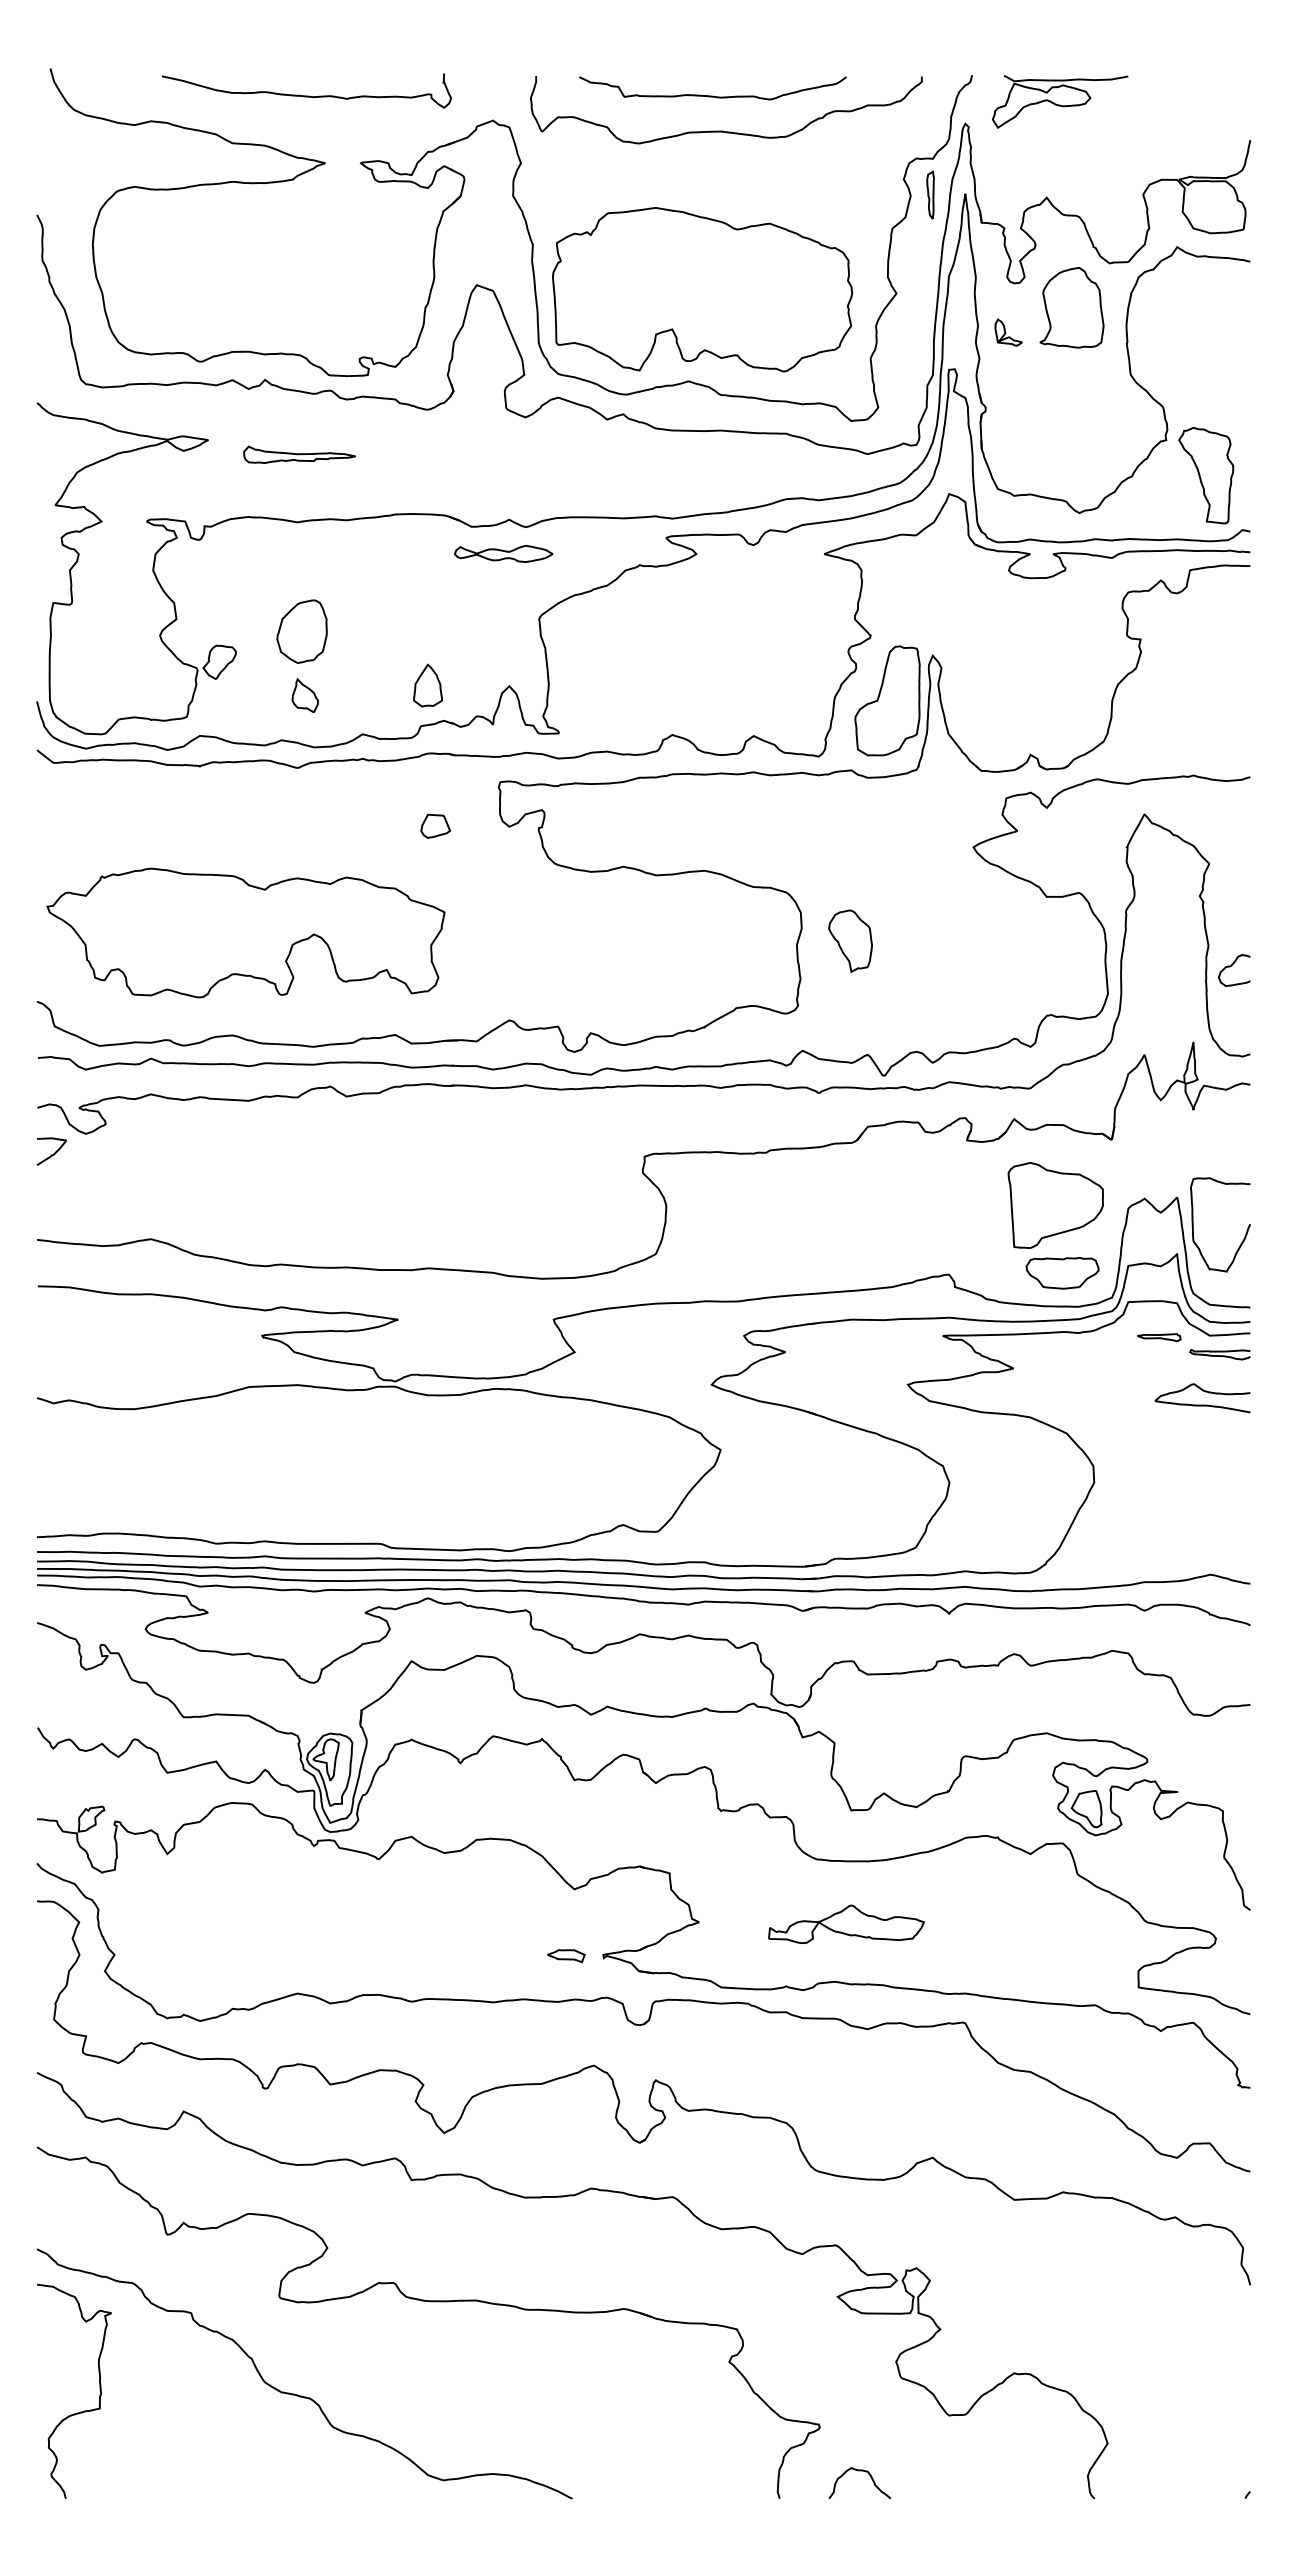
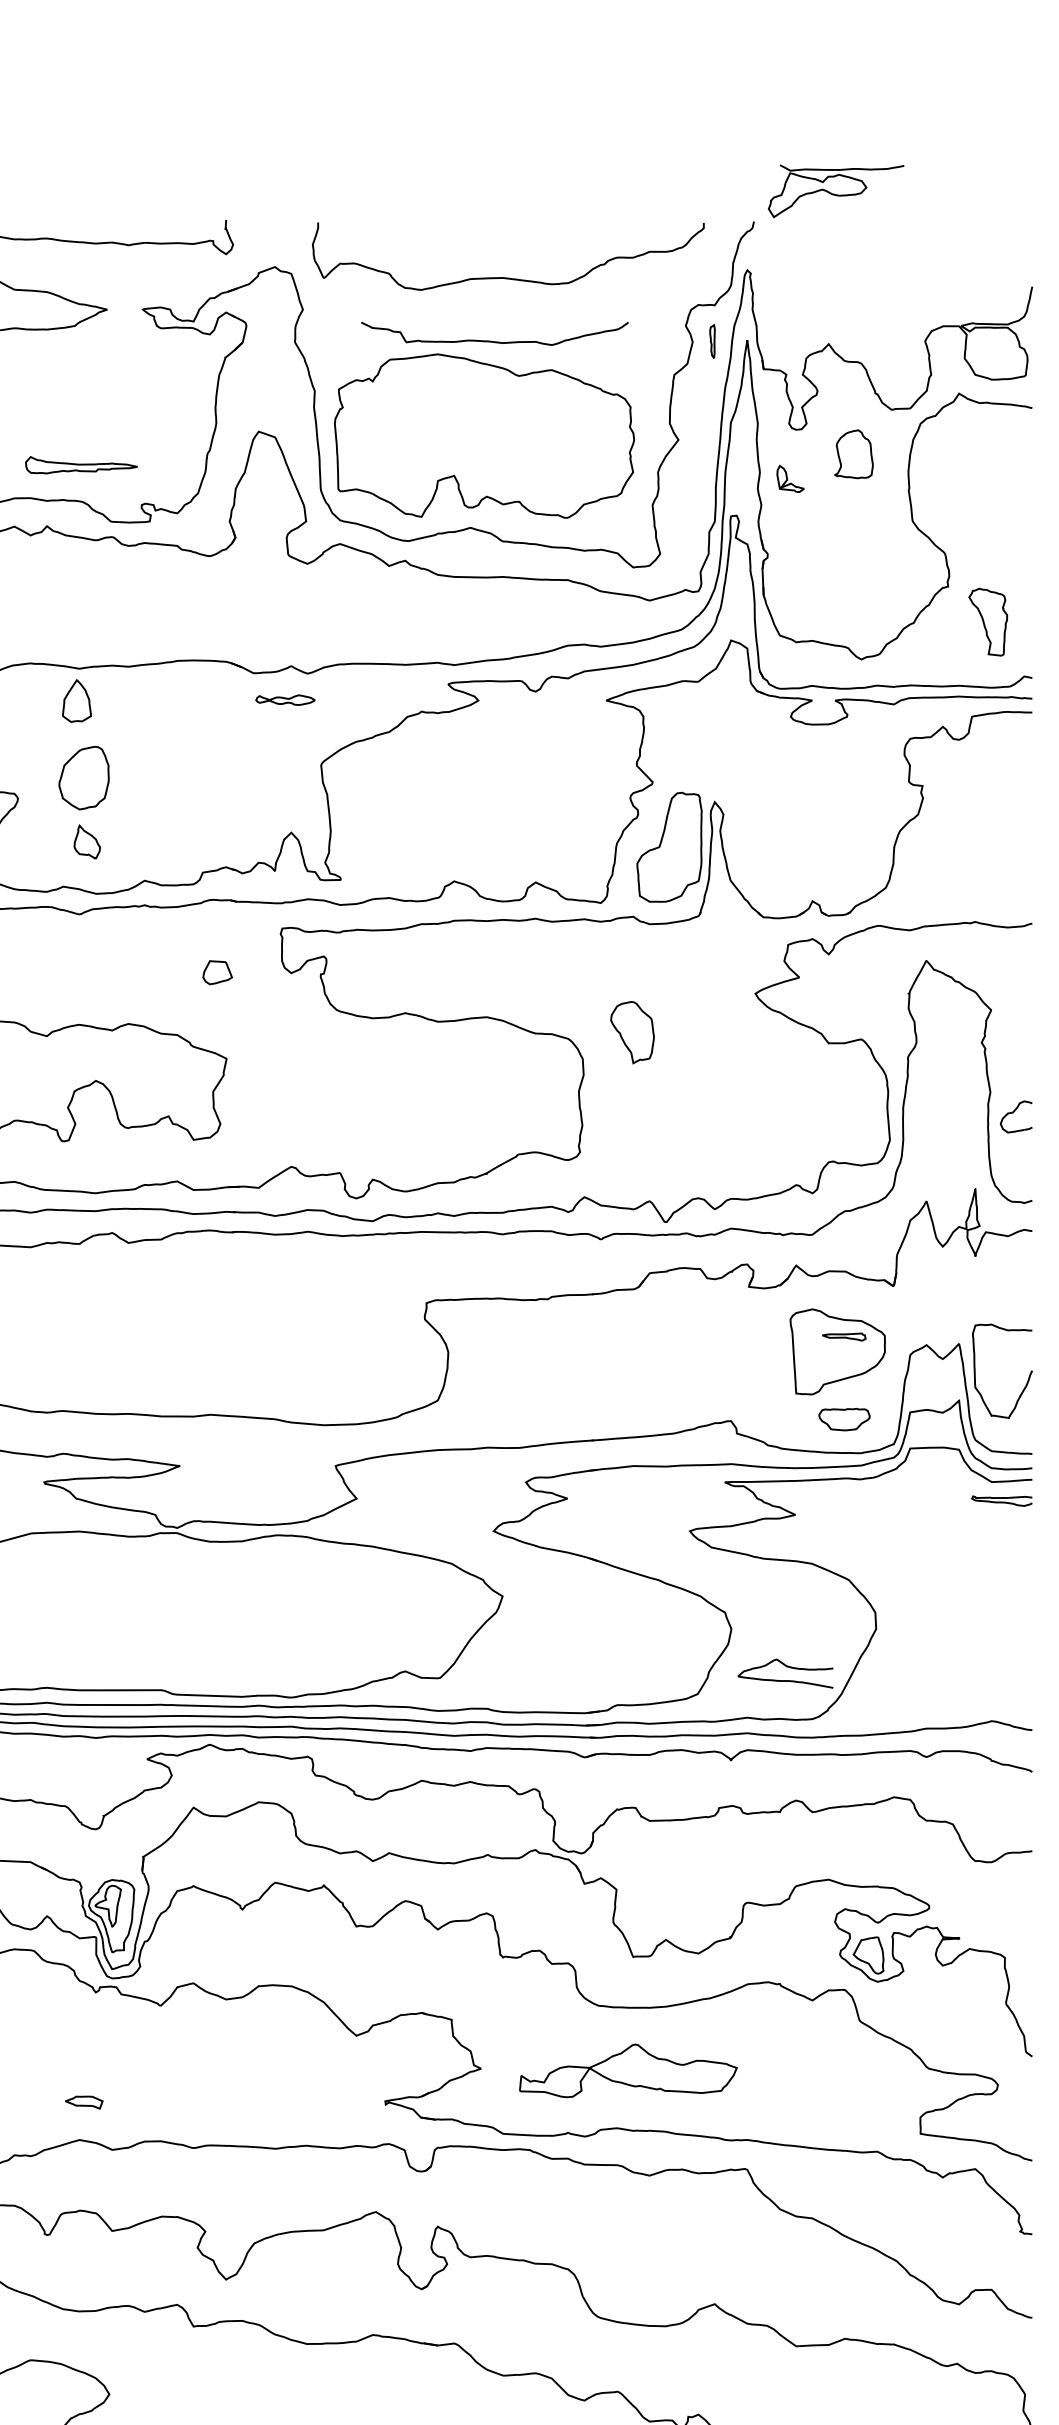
curve: (712, 95) -> (494, 340), moved
part: (1060, 101) -> (836, 190), moved
part: (930, 194) -> (712, 340), size x0.7
part: (1071, 307) -> (853, 453), size x0.6
part: (299, 454) -> (81, 464), moved
part: (1206, 475) -> (988, 621), size x0.7
part: (503, 553) -> (285, 699), size x0.6
part: (427, 685) -> (76, 700), moved
part: (850, 940) -> (632, 1031), moved
part: (1062, 1272) -> (844, 1418), size x0.7
part: (1159, 1337) -> (844, 1336), moved
curve: (1202, 1404) -> (785, 1679), moved
part: (846, 1923) -> (628, 2069), size x1.4
part: (566, 1956) -> (84, 2102), moved

